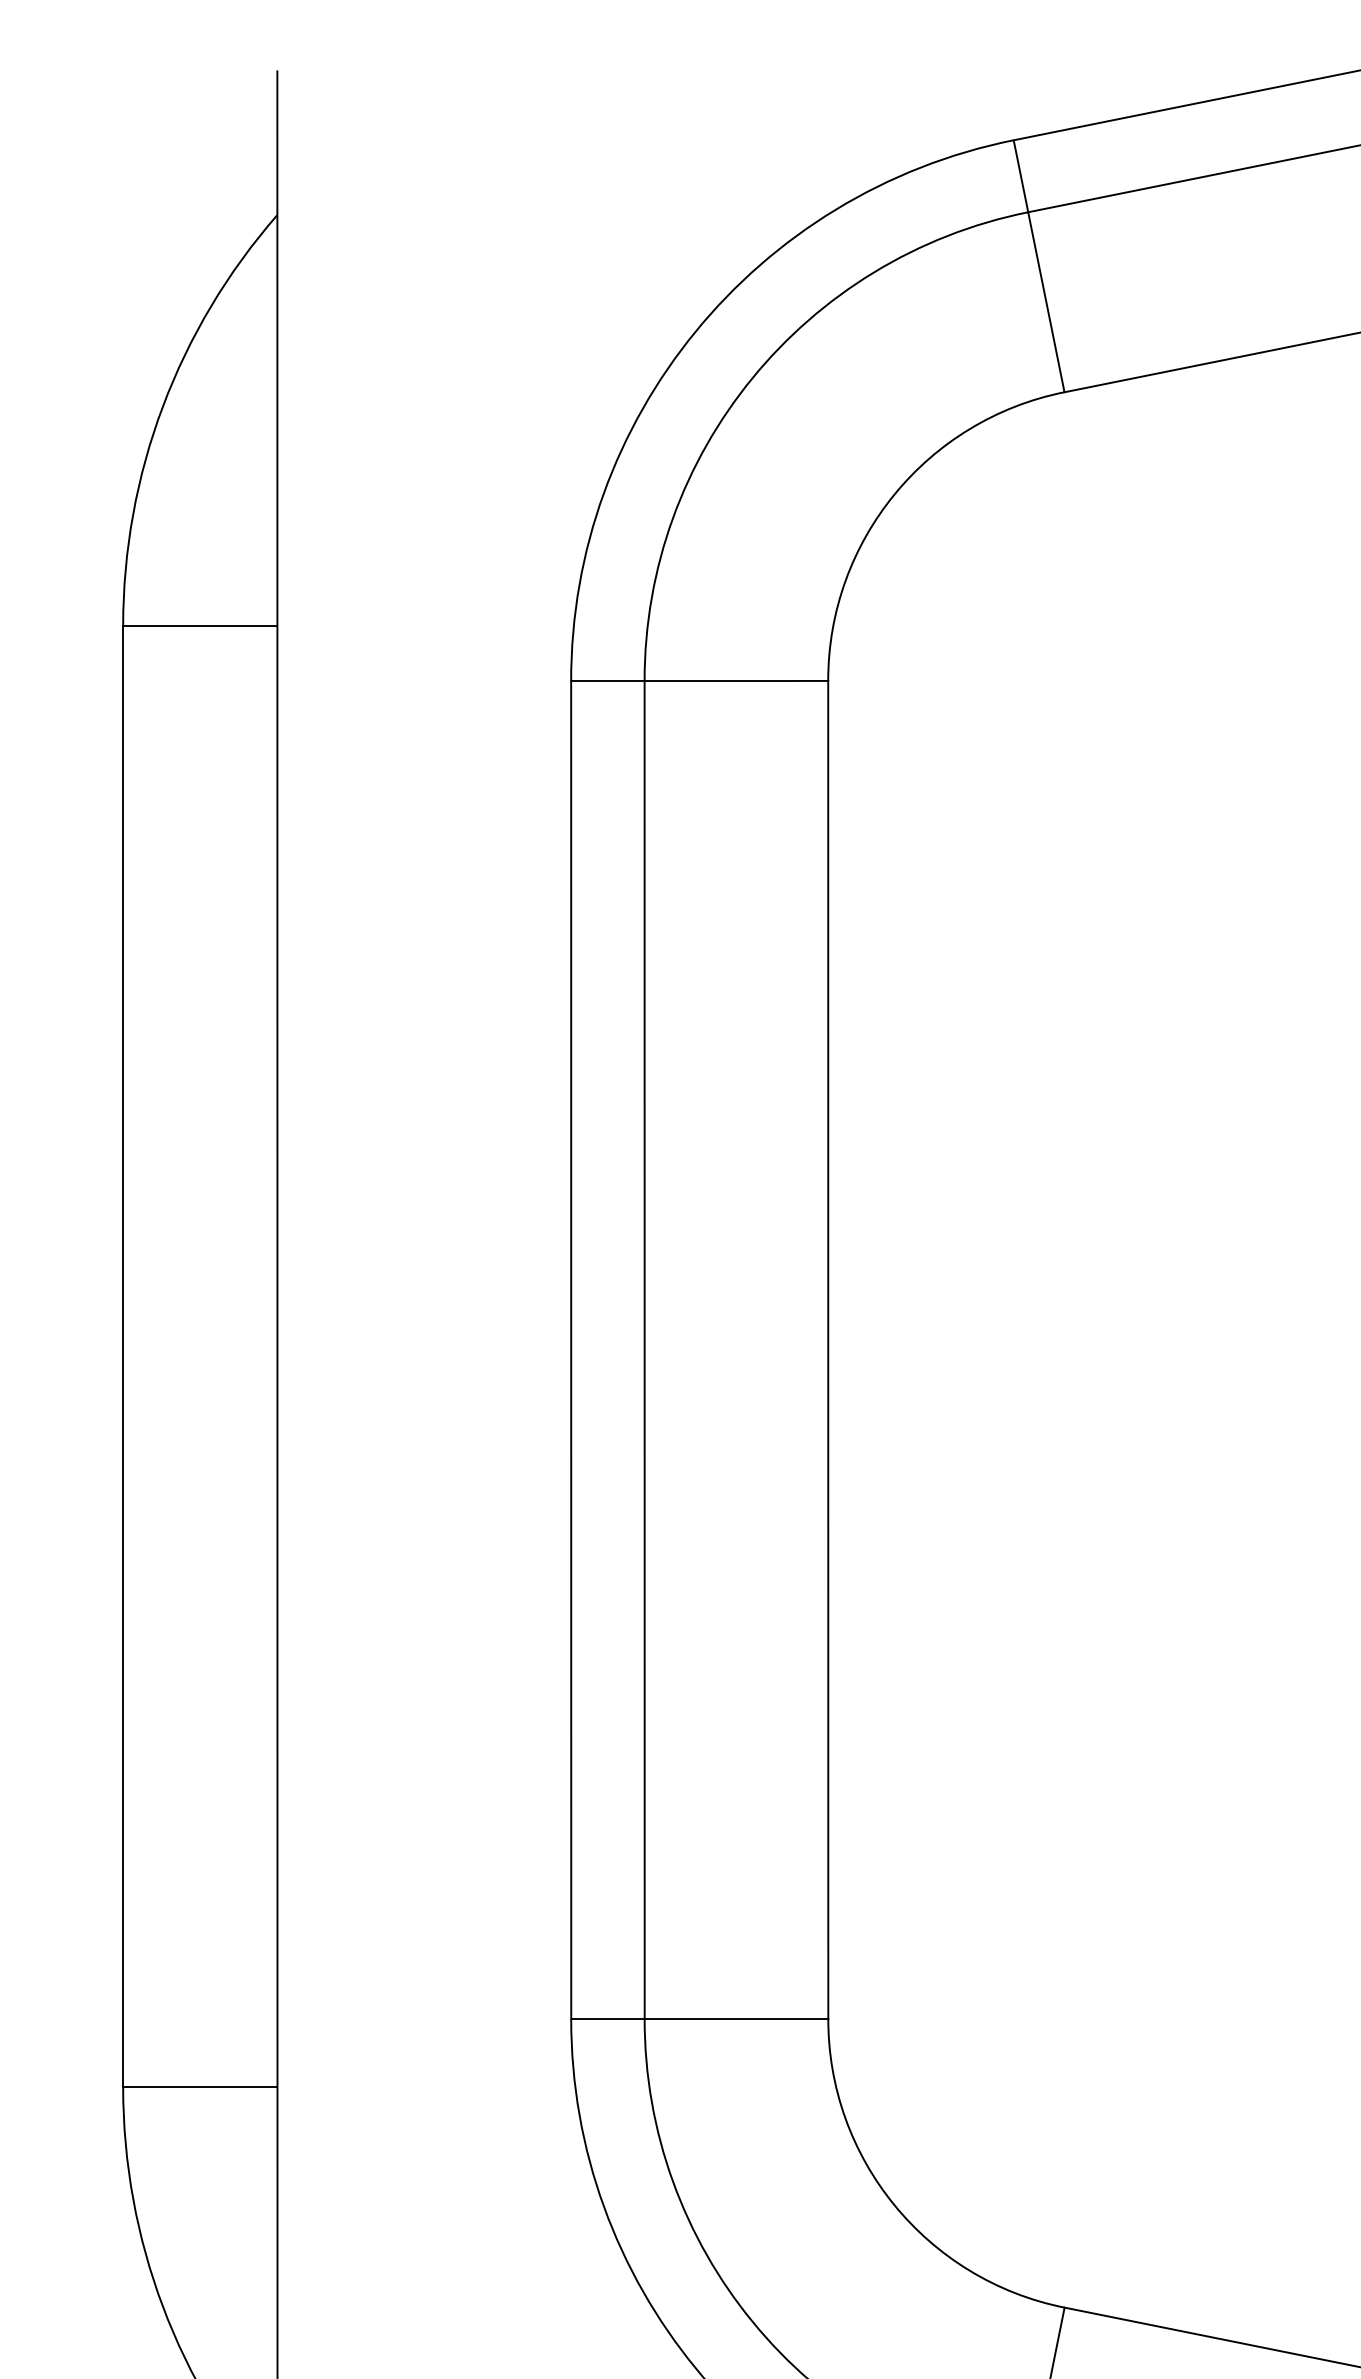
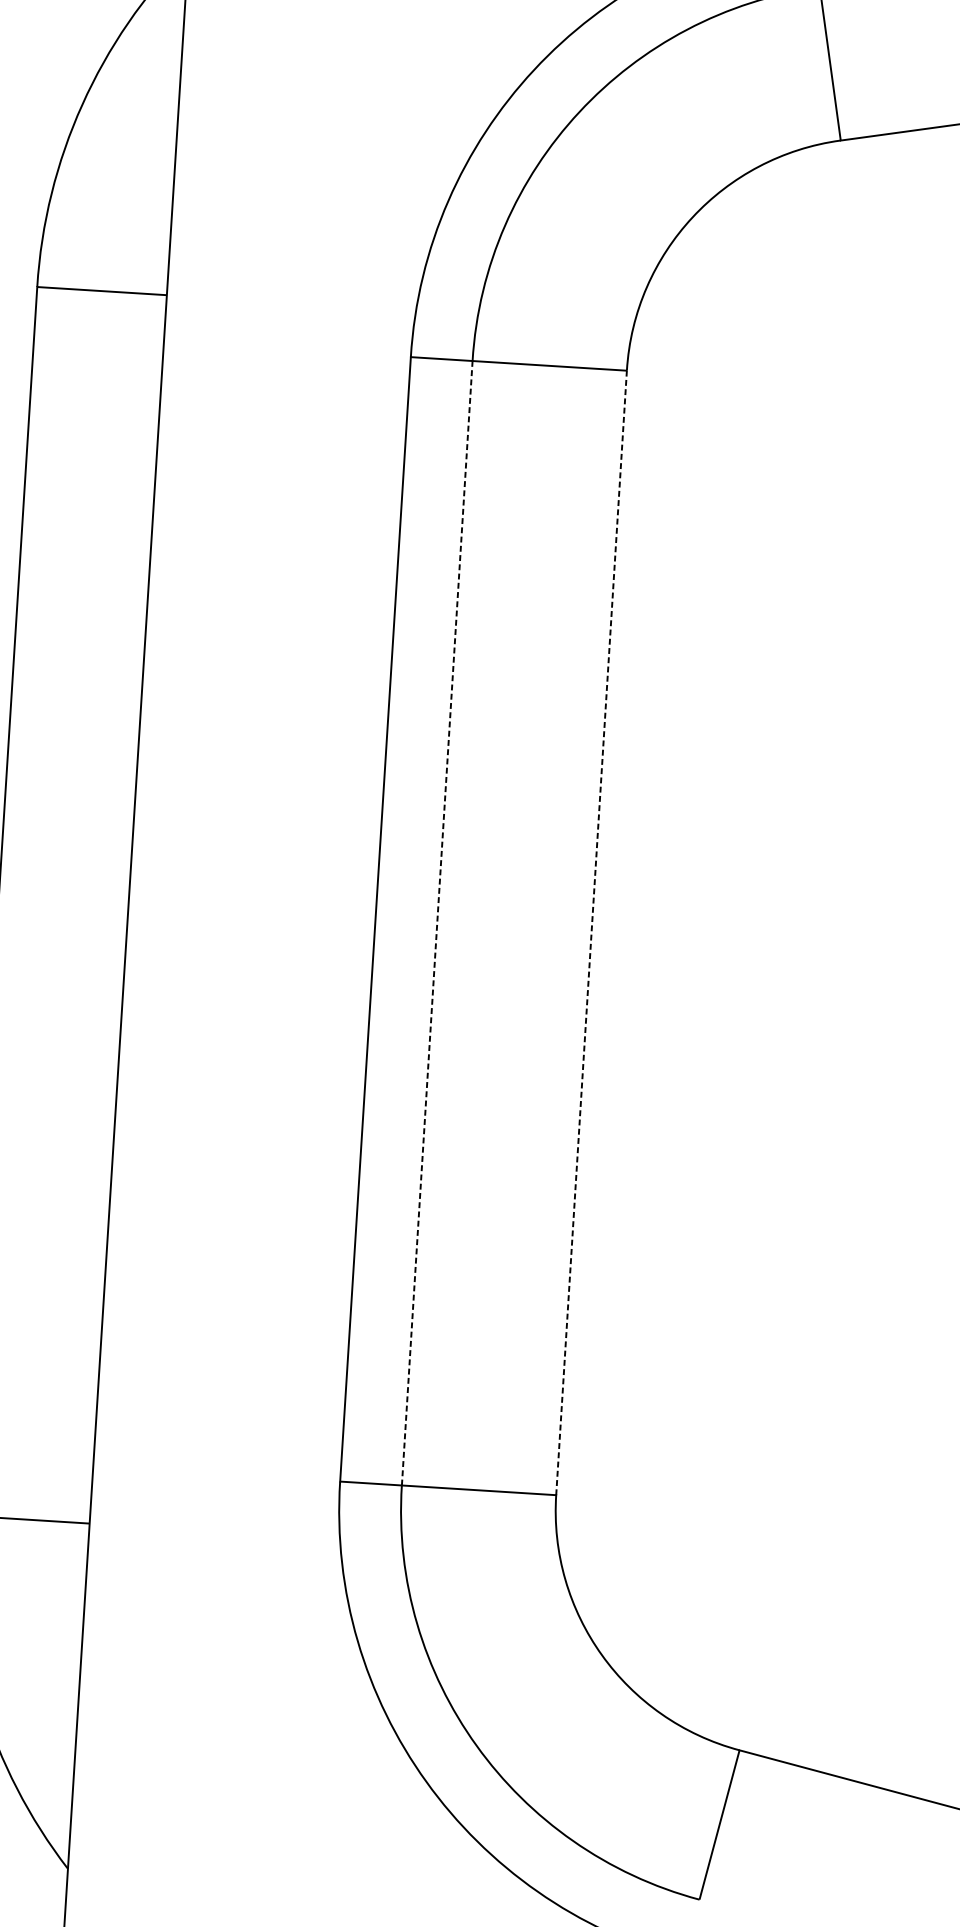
line: (644, 1349) -> (437, 922), solid -> dashed
line: (828, 1349) -> (591, 932), solid -> dashed

